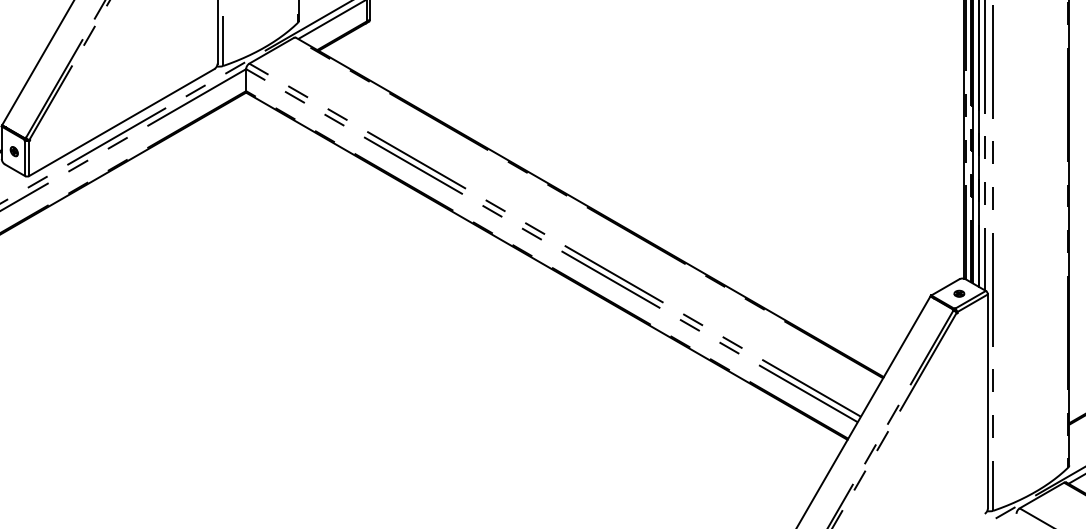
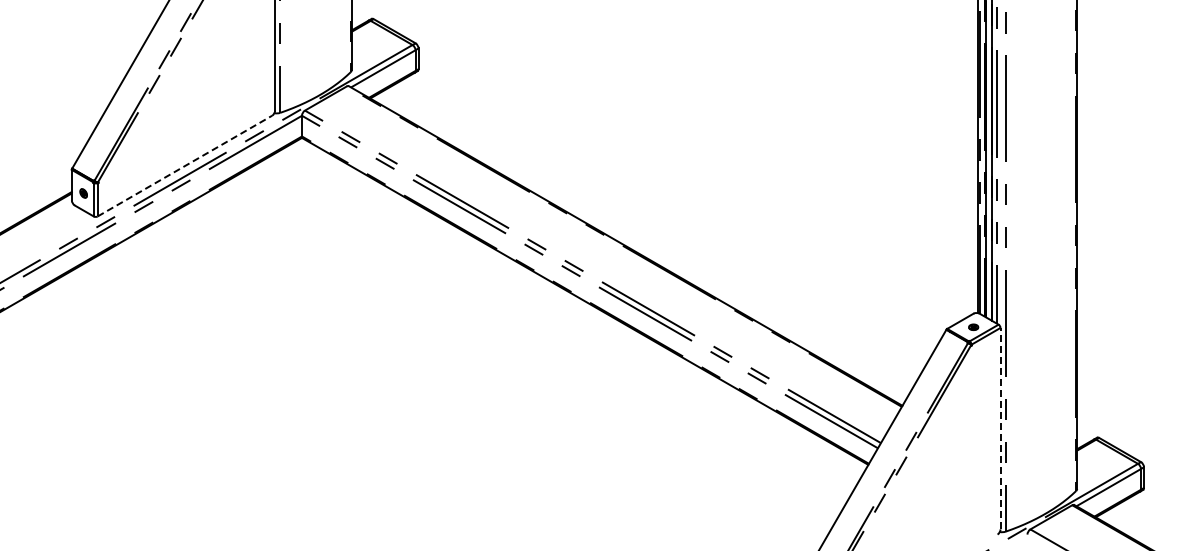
line: (121, 123) -> (184, 166), solid -> dashed
line: (987, 401) -> (1000, 428), solid -> dashed

